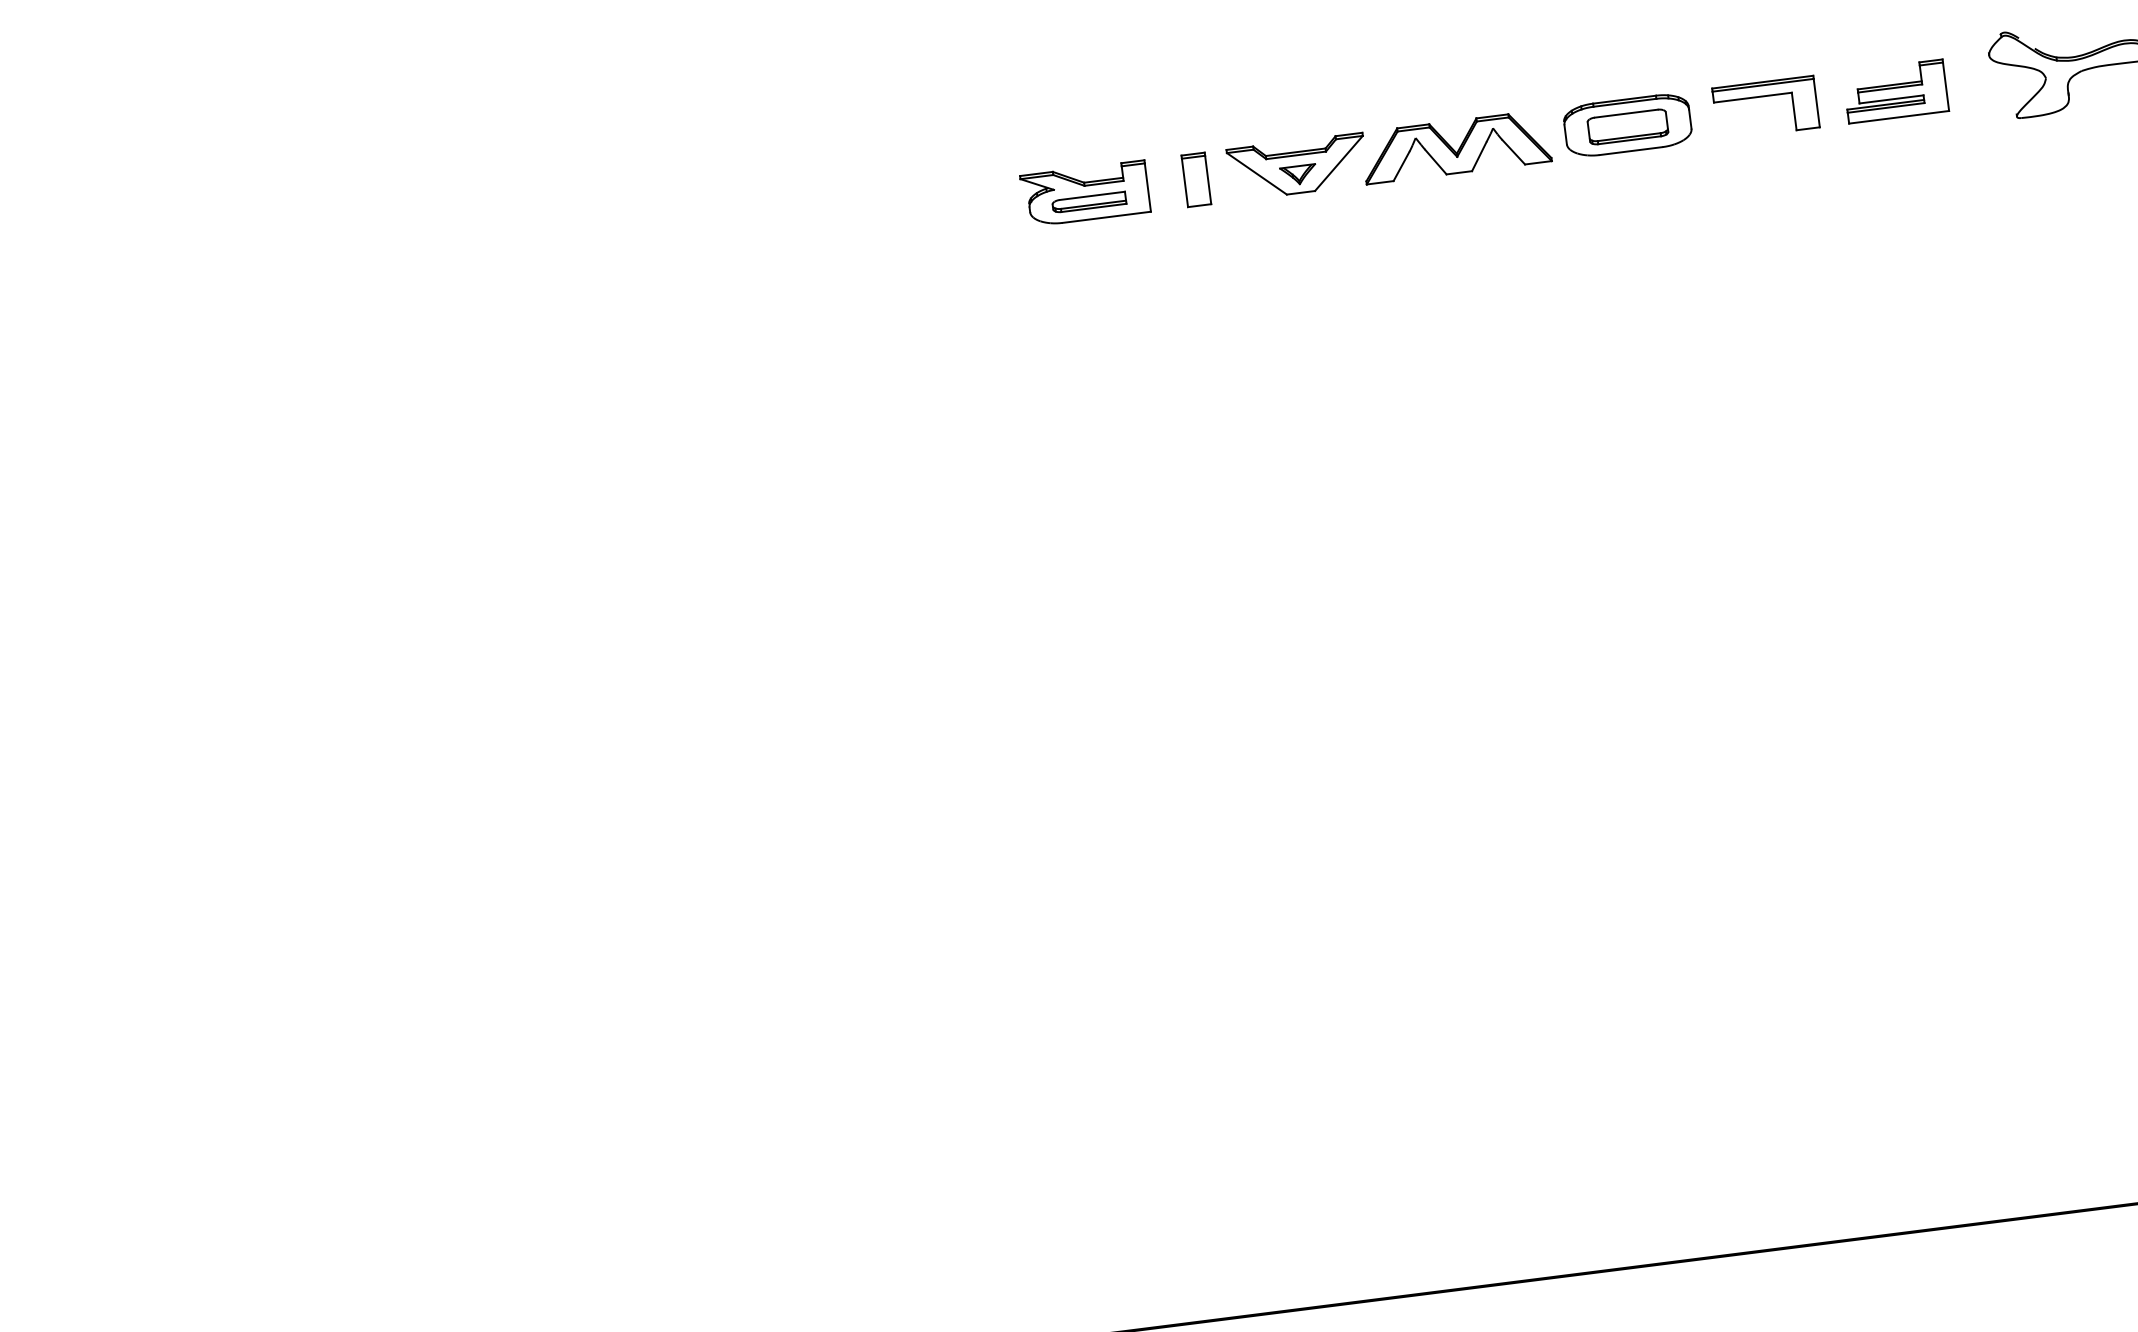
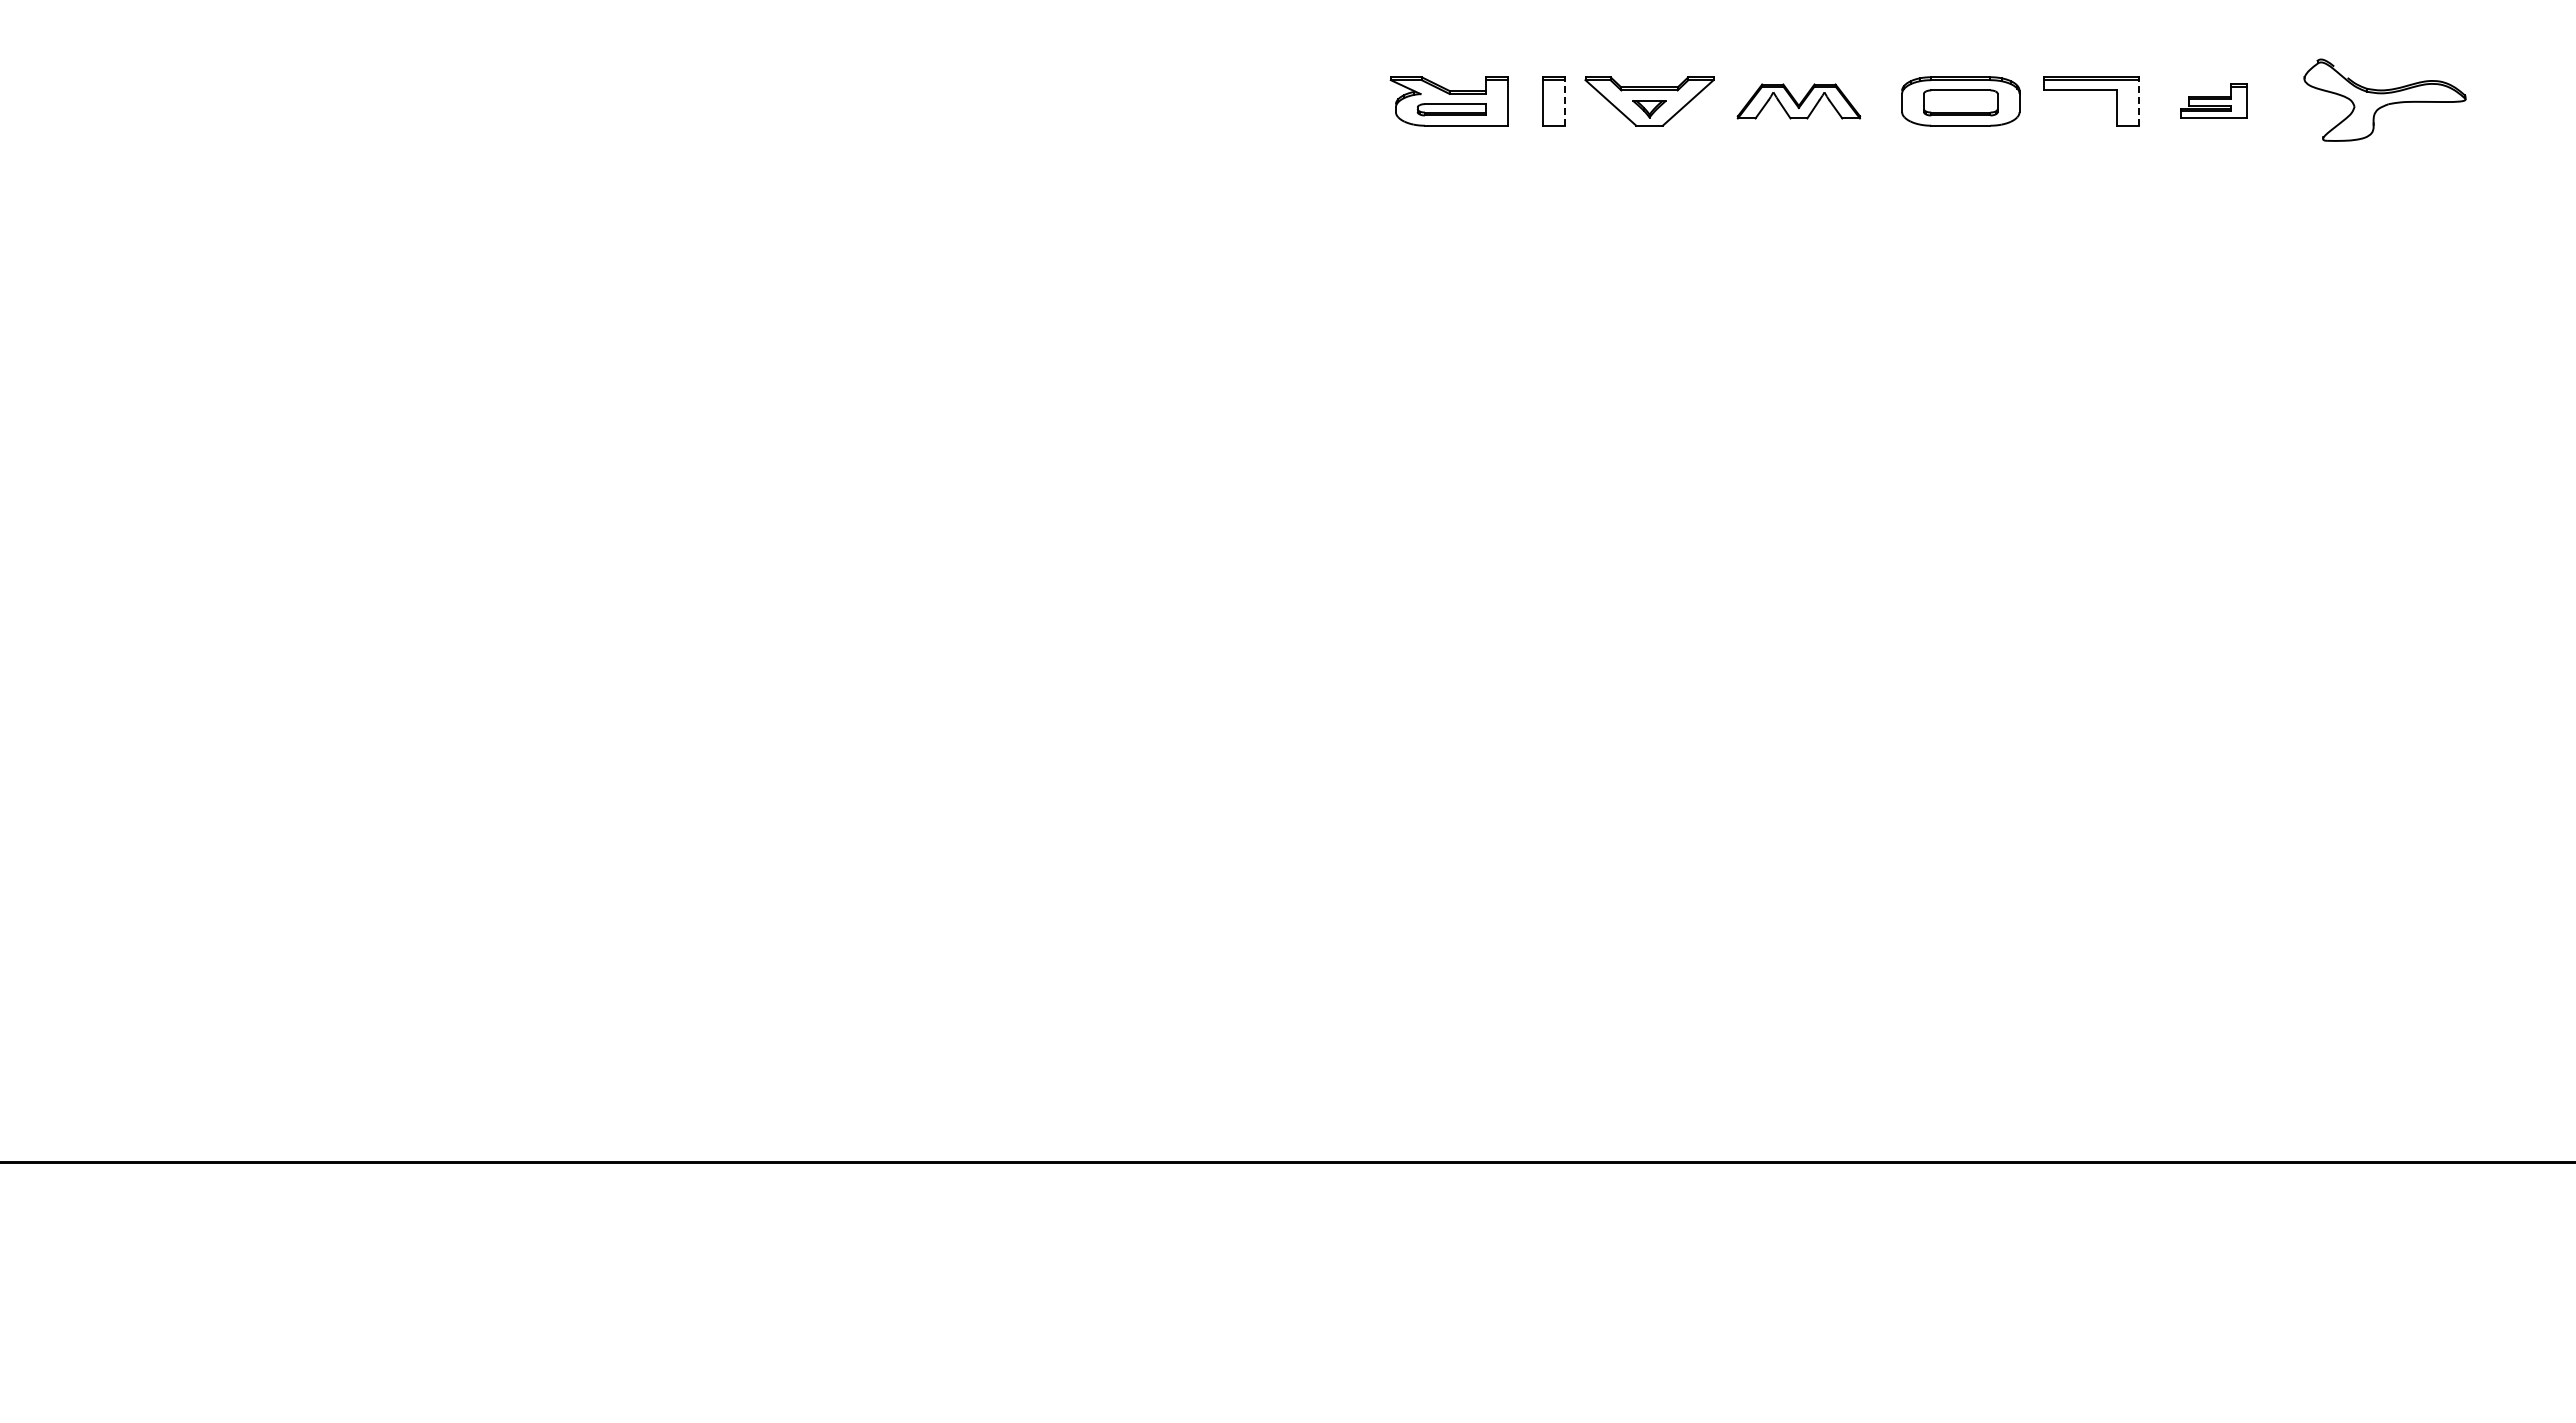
part: (1895, 91) -> (2213, 101), size x0.7
line: (1816, 102) -> (2138, 102), solid -> dashed
part: (1455, 147) -> (1798, 101), size x0.7
line: (1207, 179) -> (1564, 102), solid -> dashed

